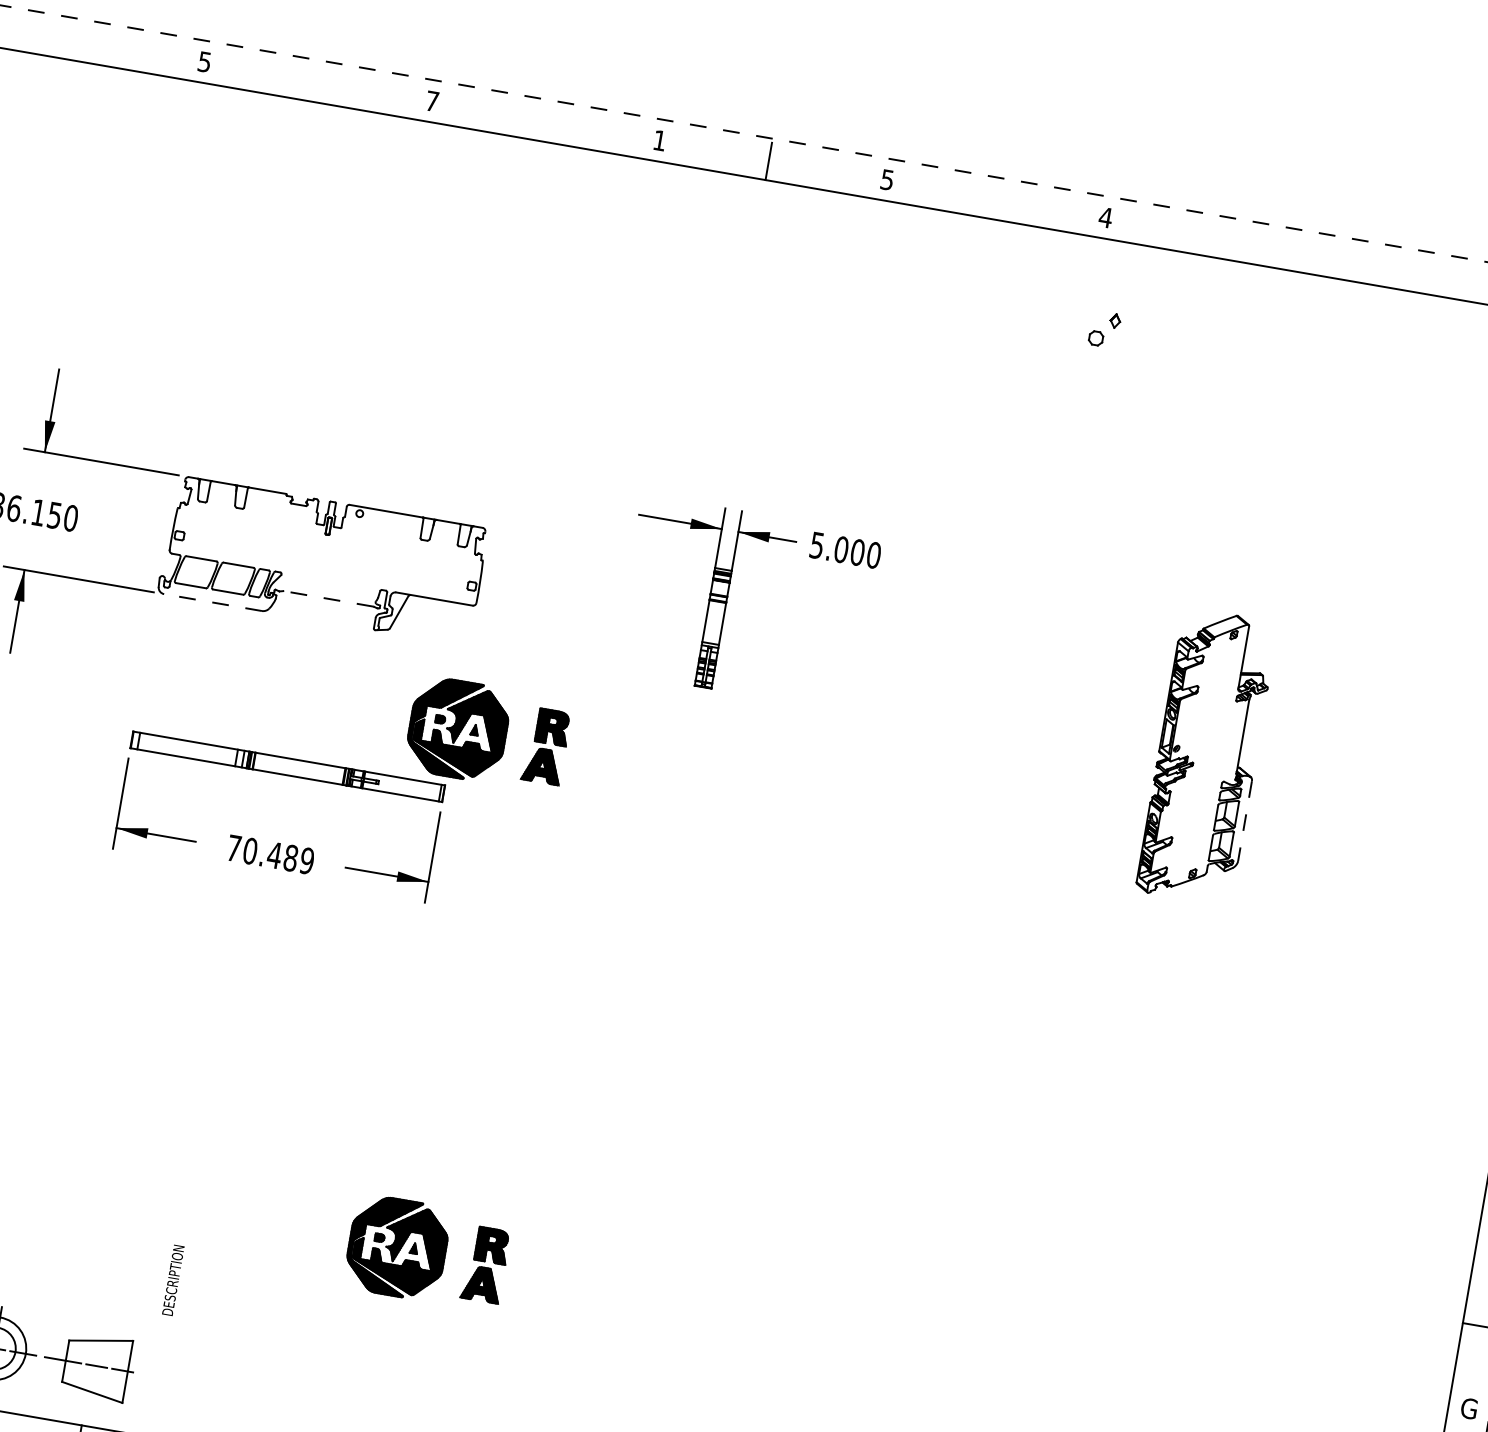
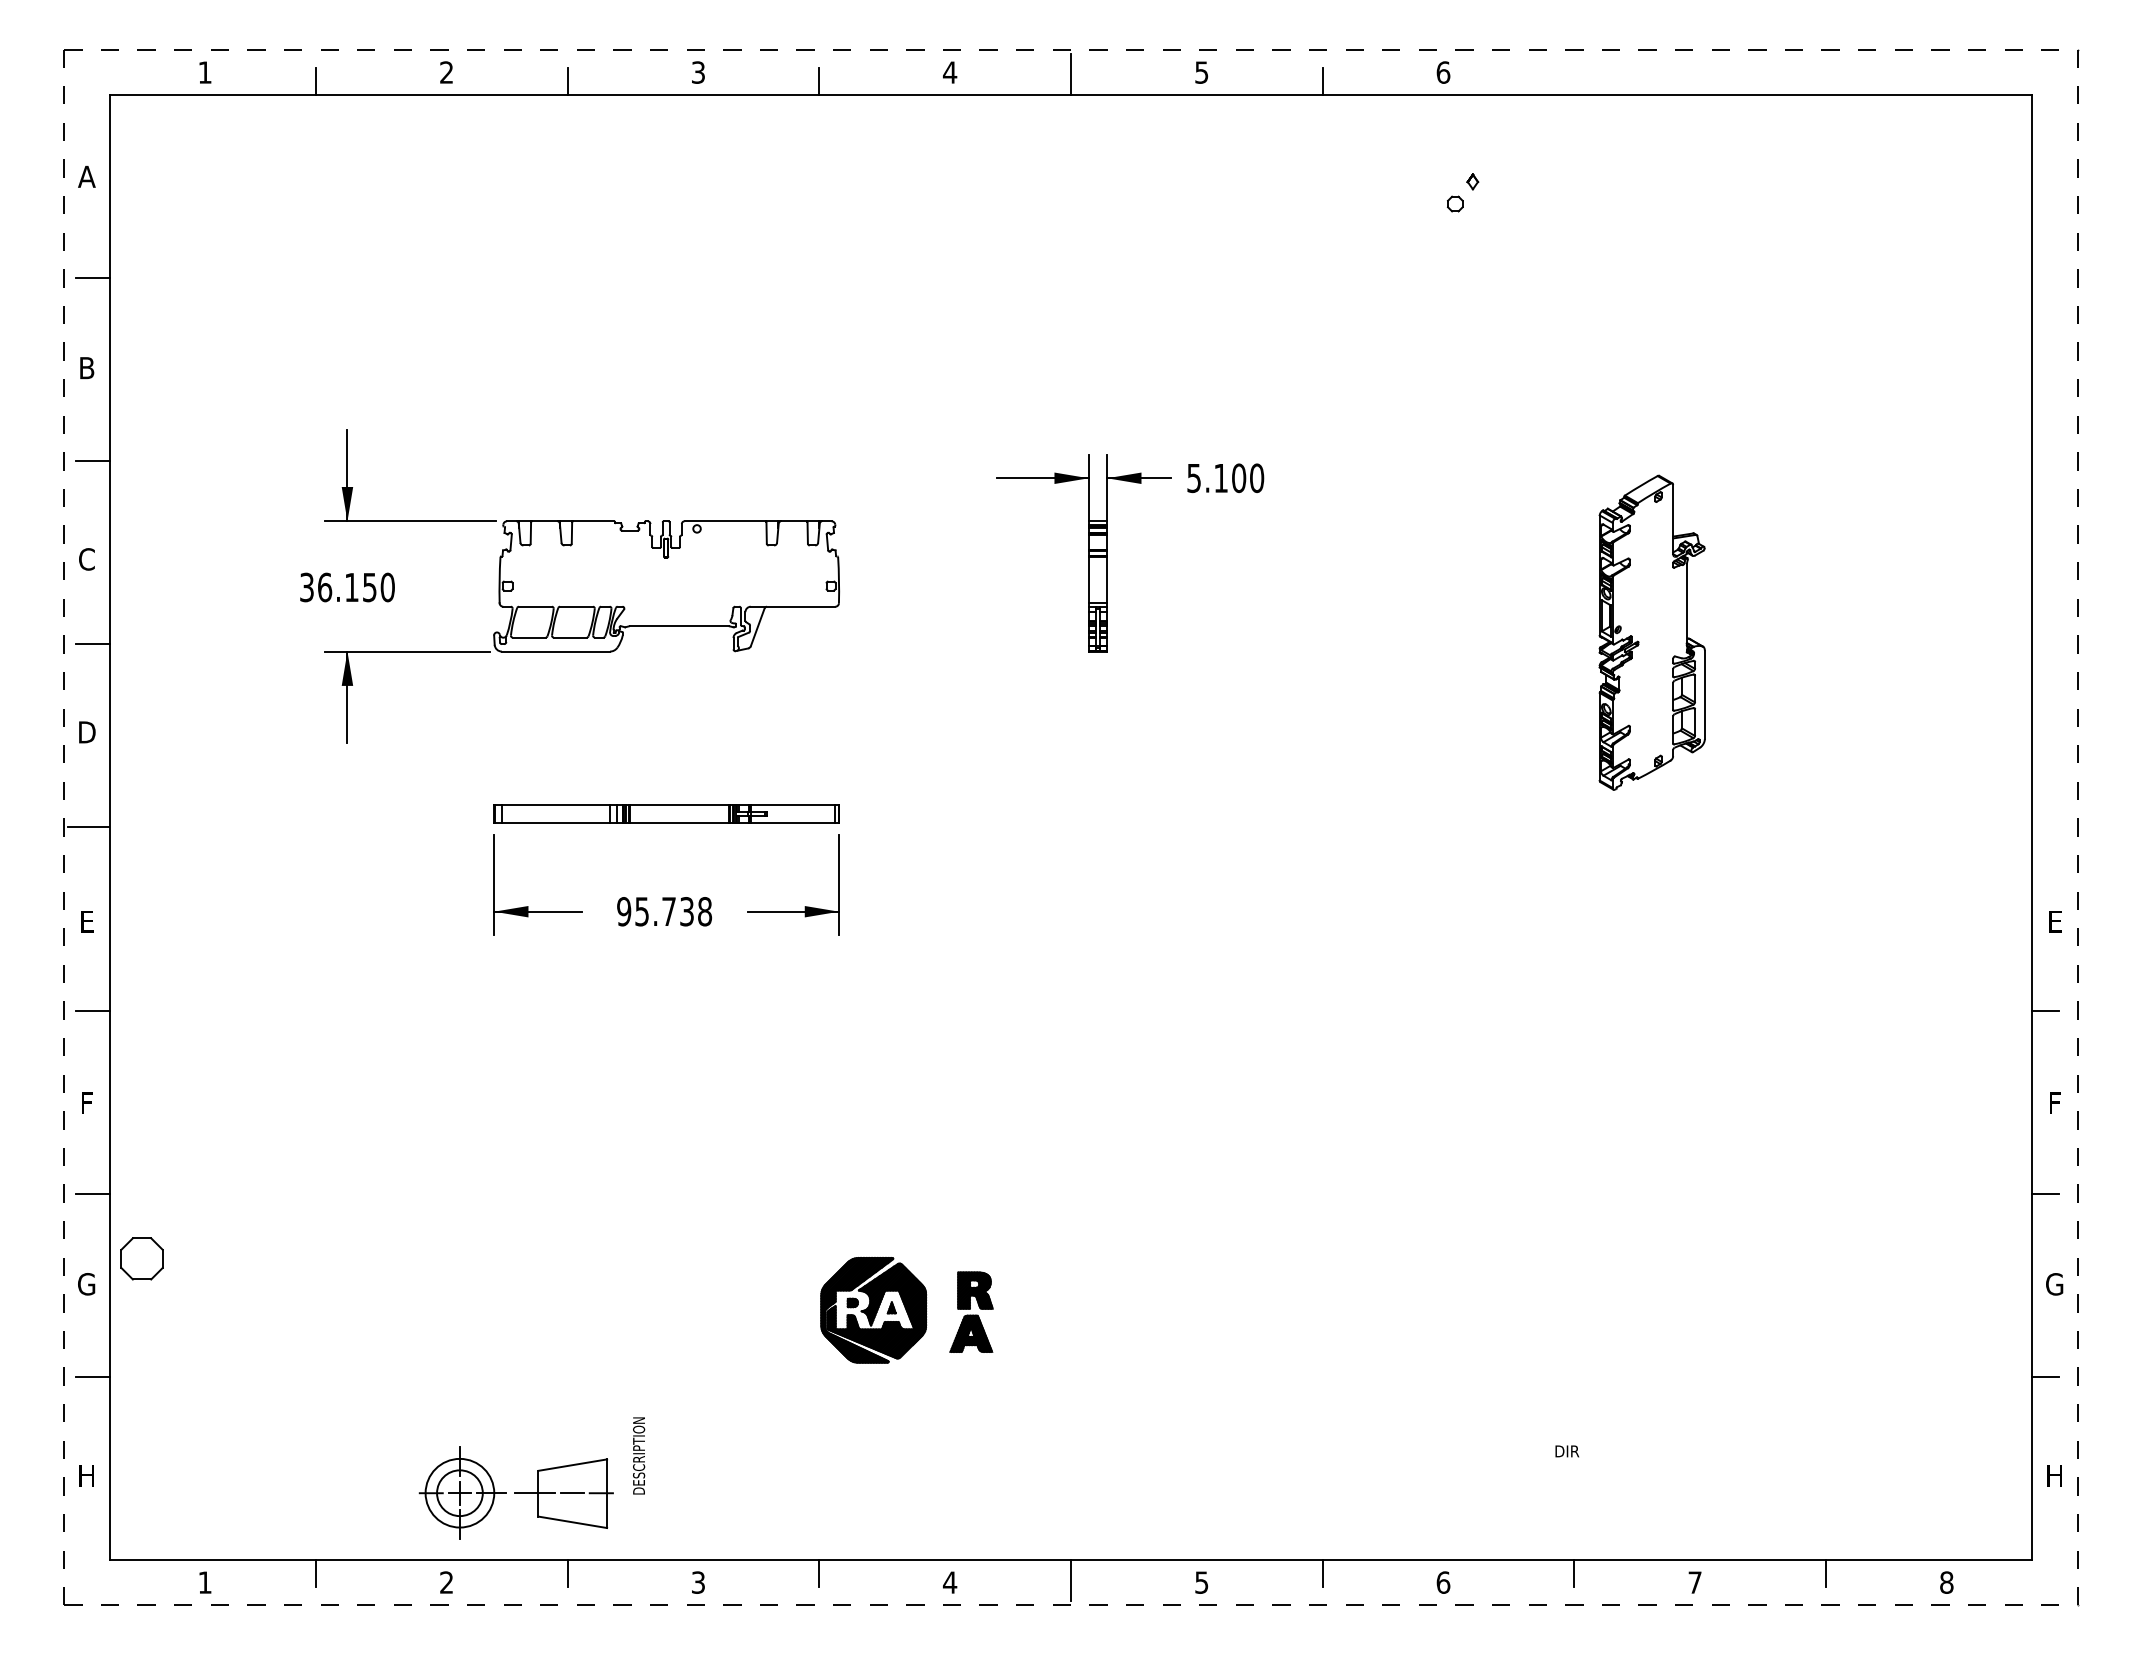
line: (84, 49) -> (315, 81), added
text: (204, 61) -> (446, 72), 5 -> 2
line: (312, 88) -> (567, 81), added
text: (432, 101) -> (698, 72), 7 -> 3
line: (540, 128) -> (819, 81), added
text: (659, 140) -> (949, 72), 1 -> 4
line: (995, 206) -> (1322, 81), added
text: (1105, 217) -> (1443, 72), 4 -> 6
text: (841, 550) -> (1221, 478), 5.000 -> 5.100
line: (328, 599) -> (679, 626), dashed -> solid
line: (212, 602) -> (555, 651), dashed -> solid
part: (487, 734) -> (875, 742), removed
line: (1244, 821) -> (1704, 695), dashed -> solid
text: (270, 854) -> (664, 911), 70.489 -> 95.738
text: (173, 1280) -> (639, 1455), moved

